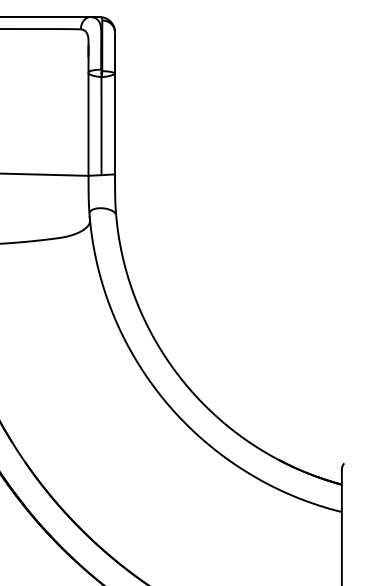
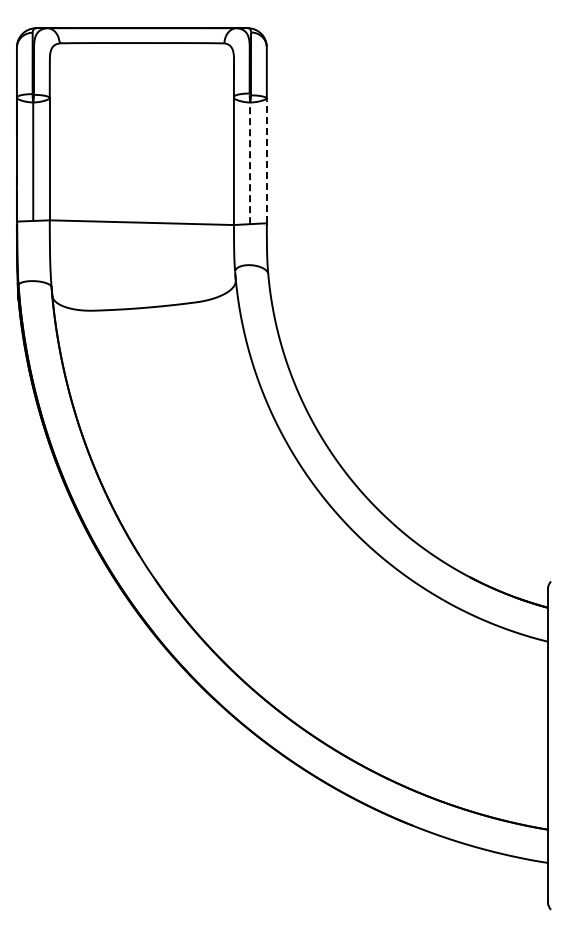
line: (114, 124) -> (266, 161), solid -> dashed
line: (101, 126) -> (250, 163), solid -> dashed

